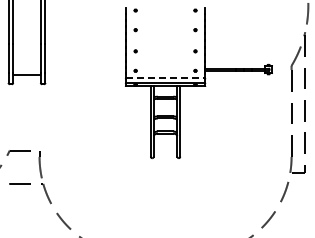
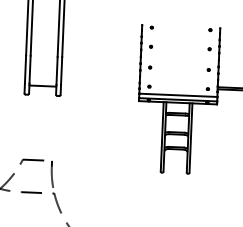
line: (165, 78) -> (178, 95), dashed -> solid

